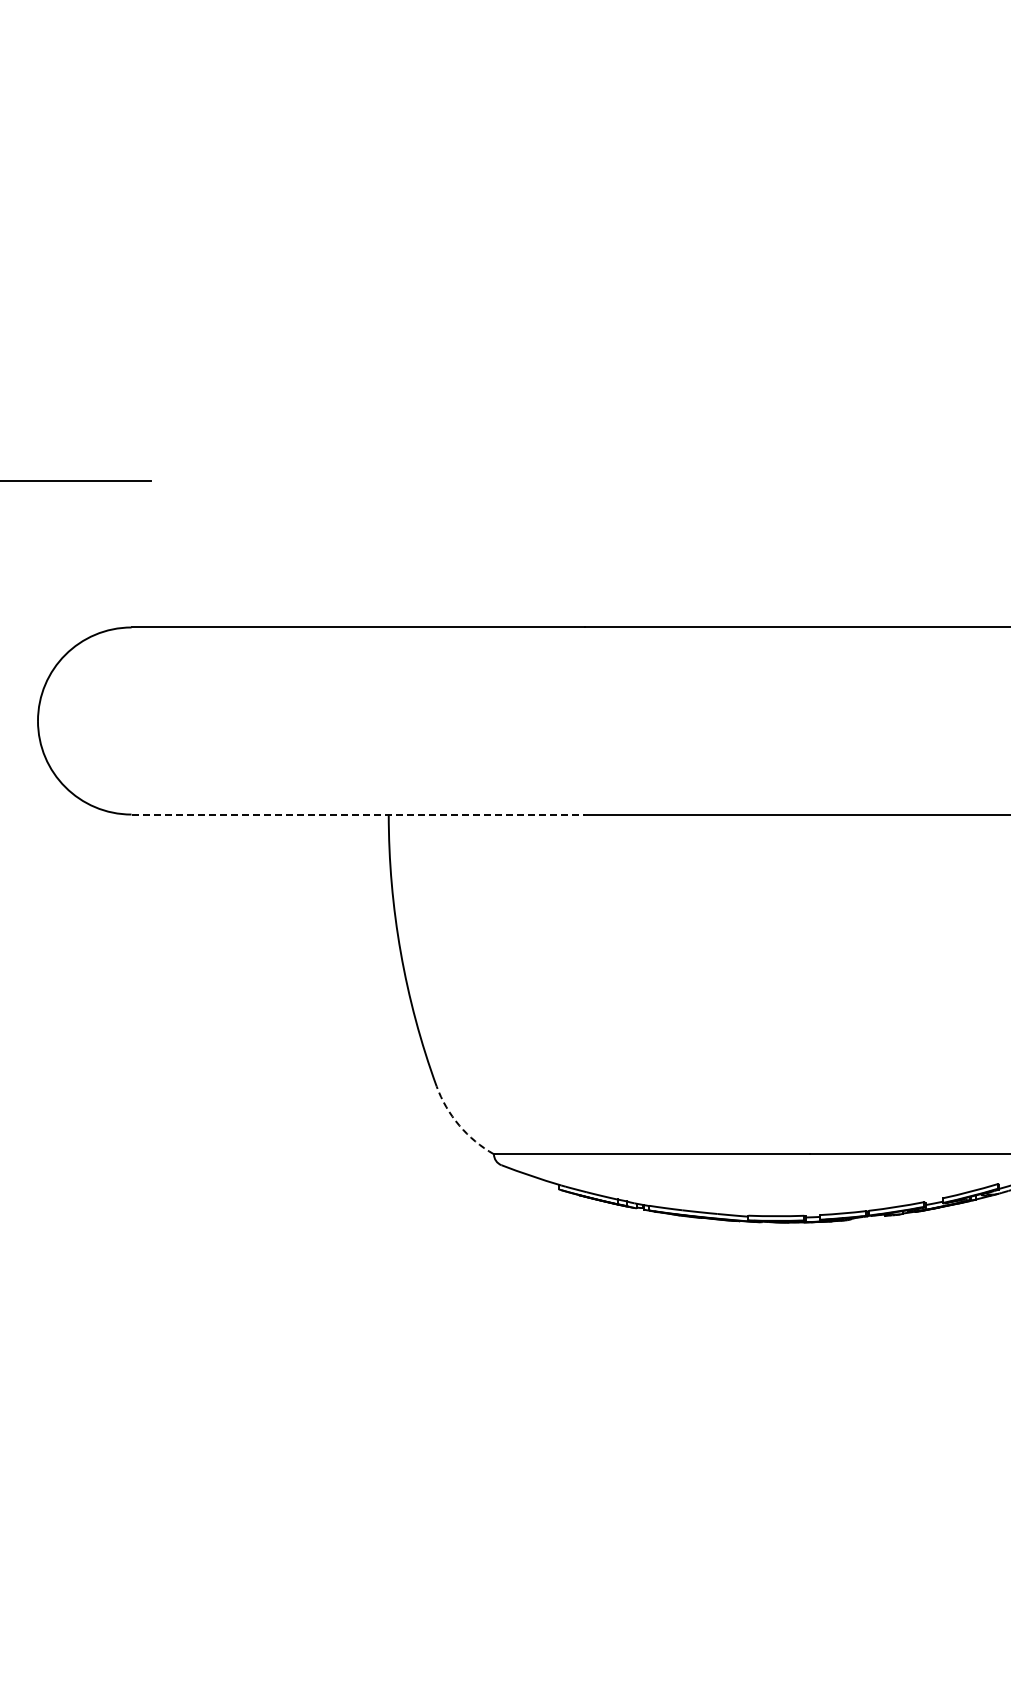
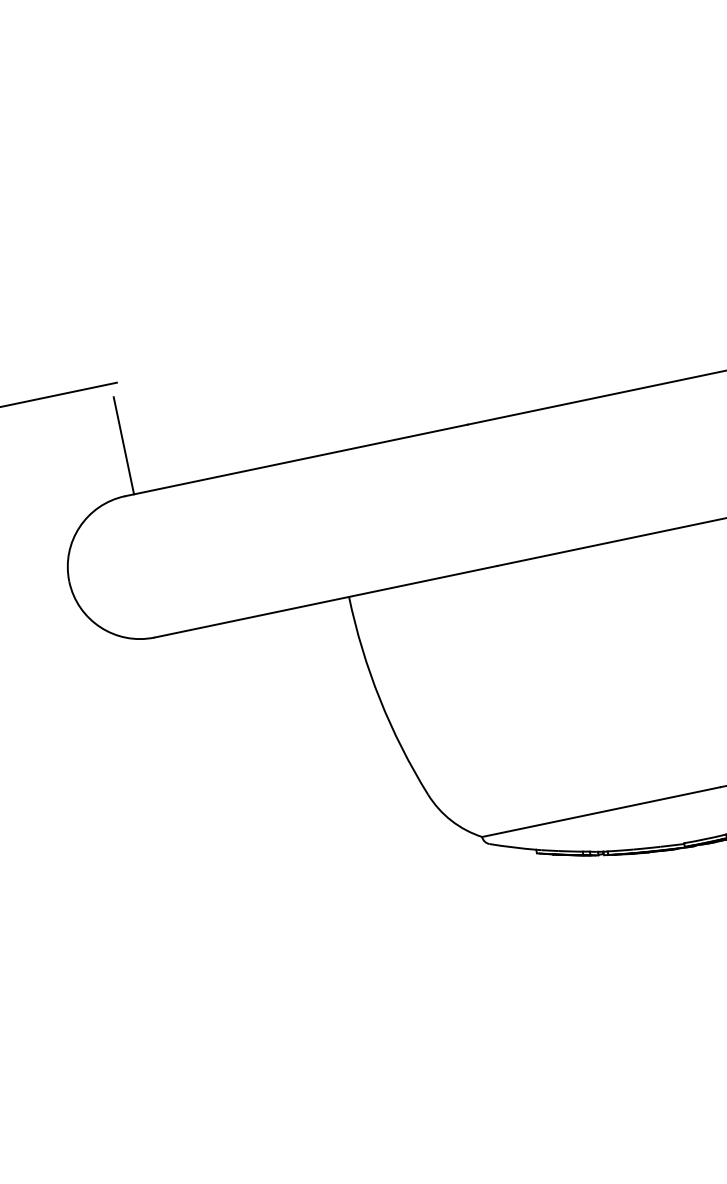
line: (143, 562) -> (124, 445), added
line: (358, 814) -> (326, 601), dashed -> solid
arc: (459, 1125) -> (451, 820), dashed -> solid

